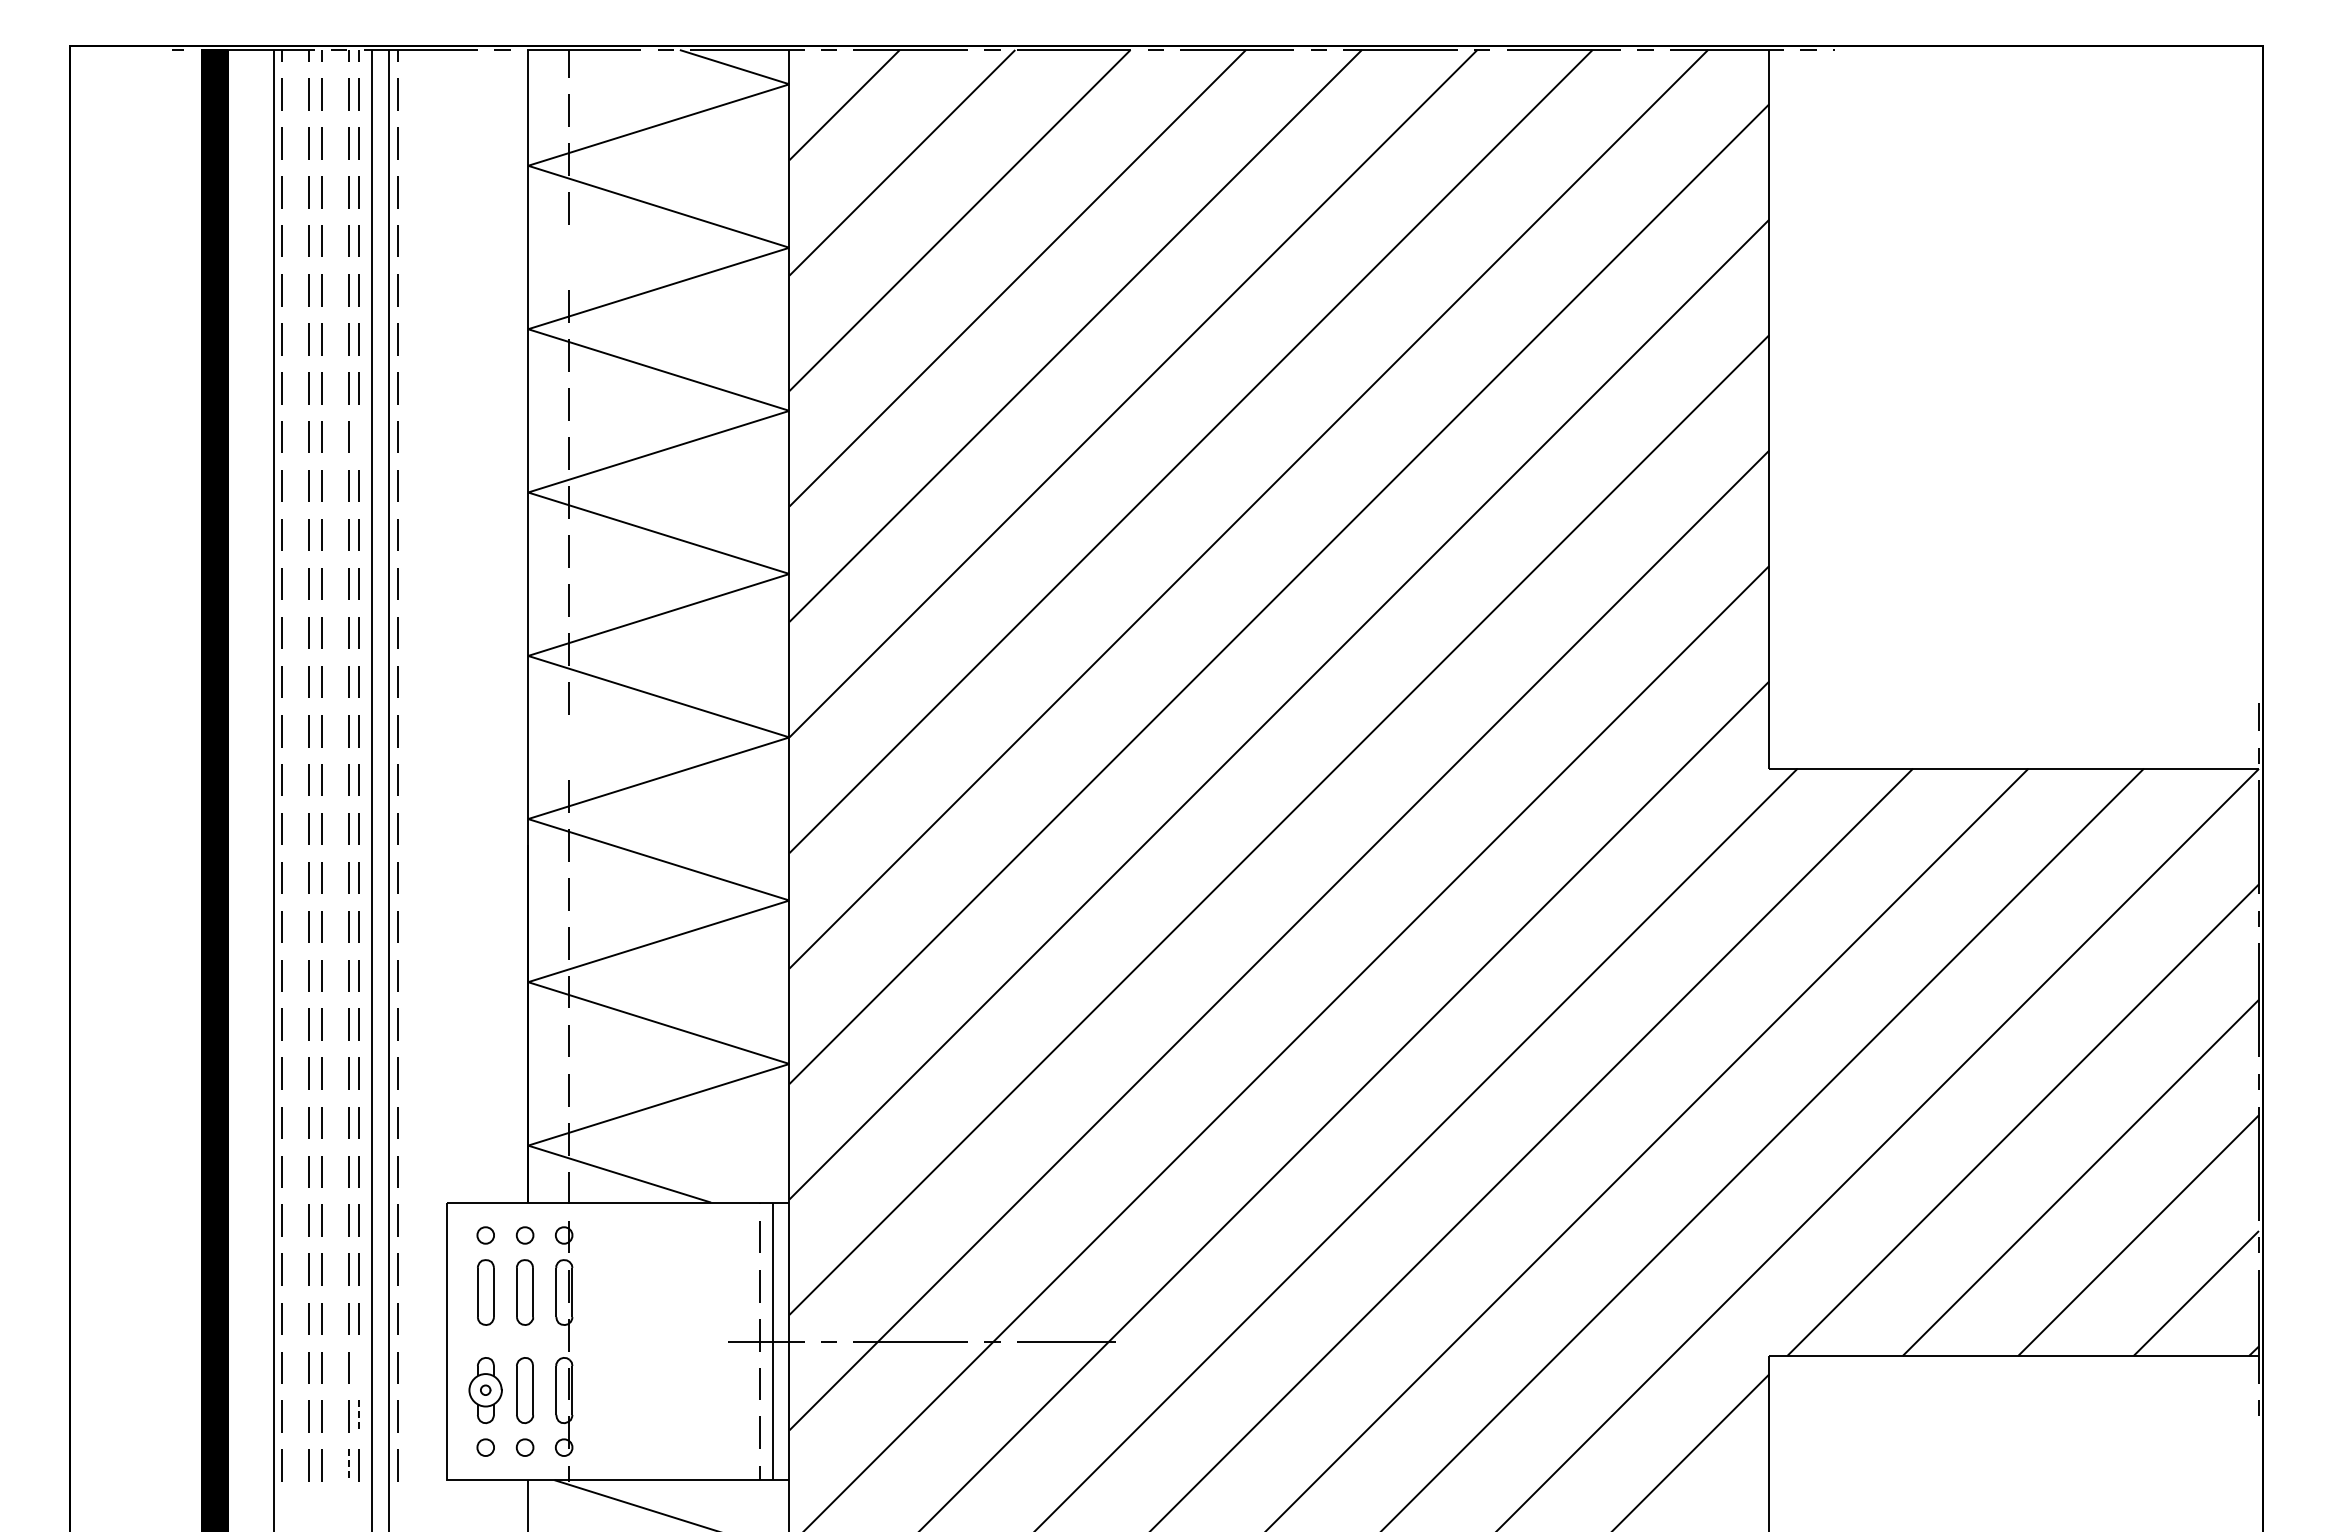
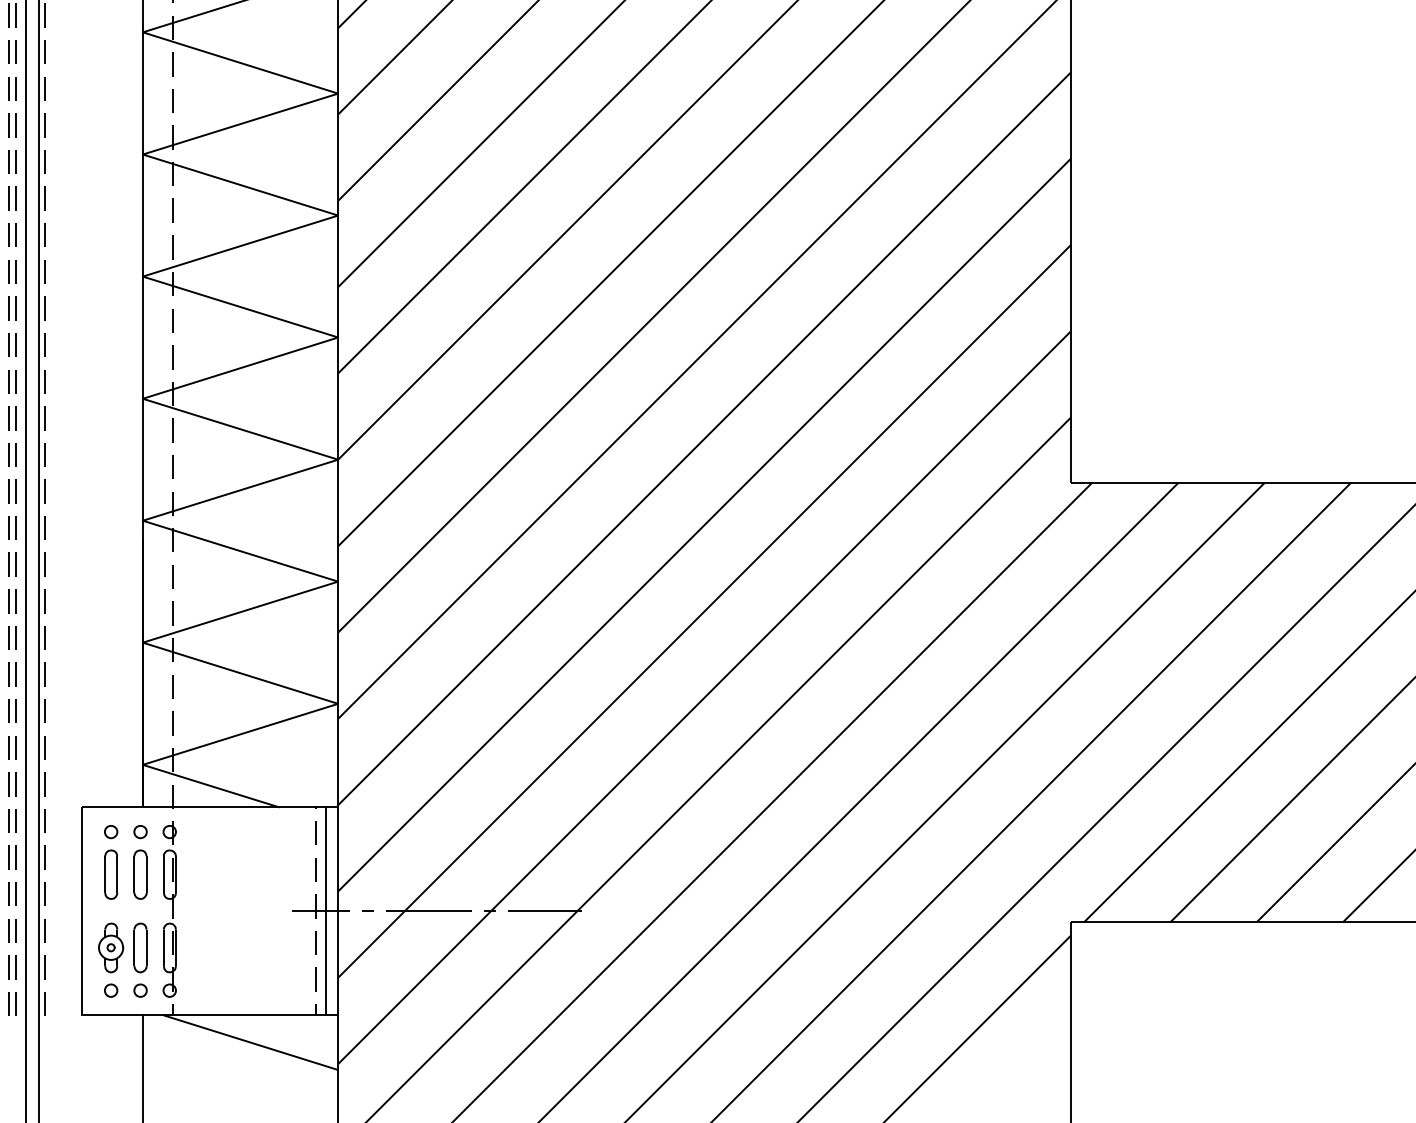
line: (568, 257) -> (173, 100), added
line: (358, 436) -> (16, 234), added
line: (568, 747) -> (173, 467), added
line: (358, 1367) -> (16, 930), added
line: (358, 1417) -> (16, 968), dashed -> solid
line: (349, 1466) -> (9, 1004), dashed -> solid

